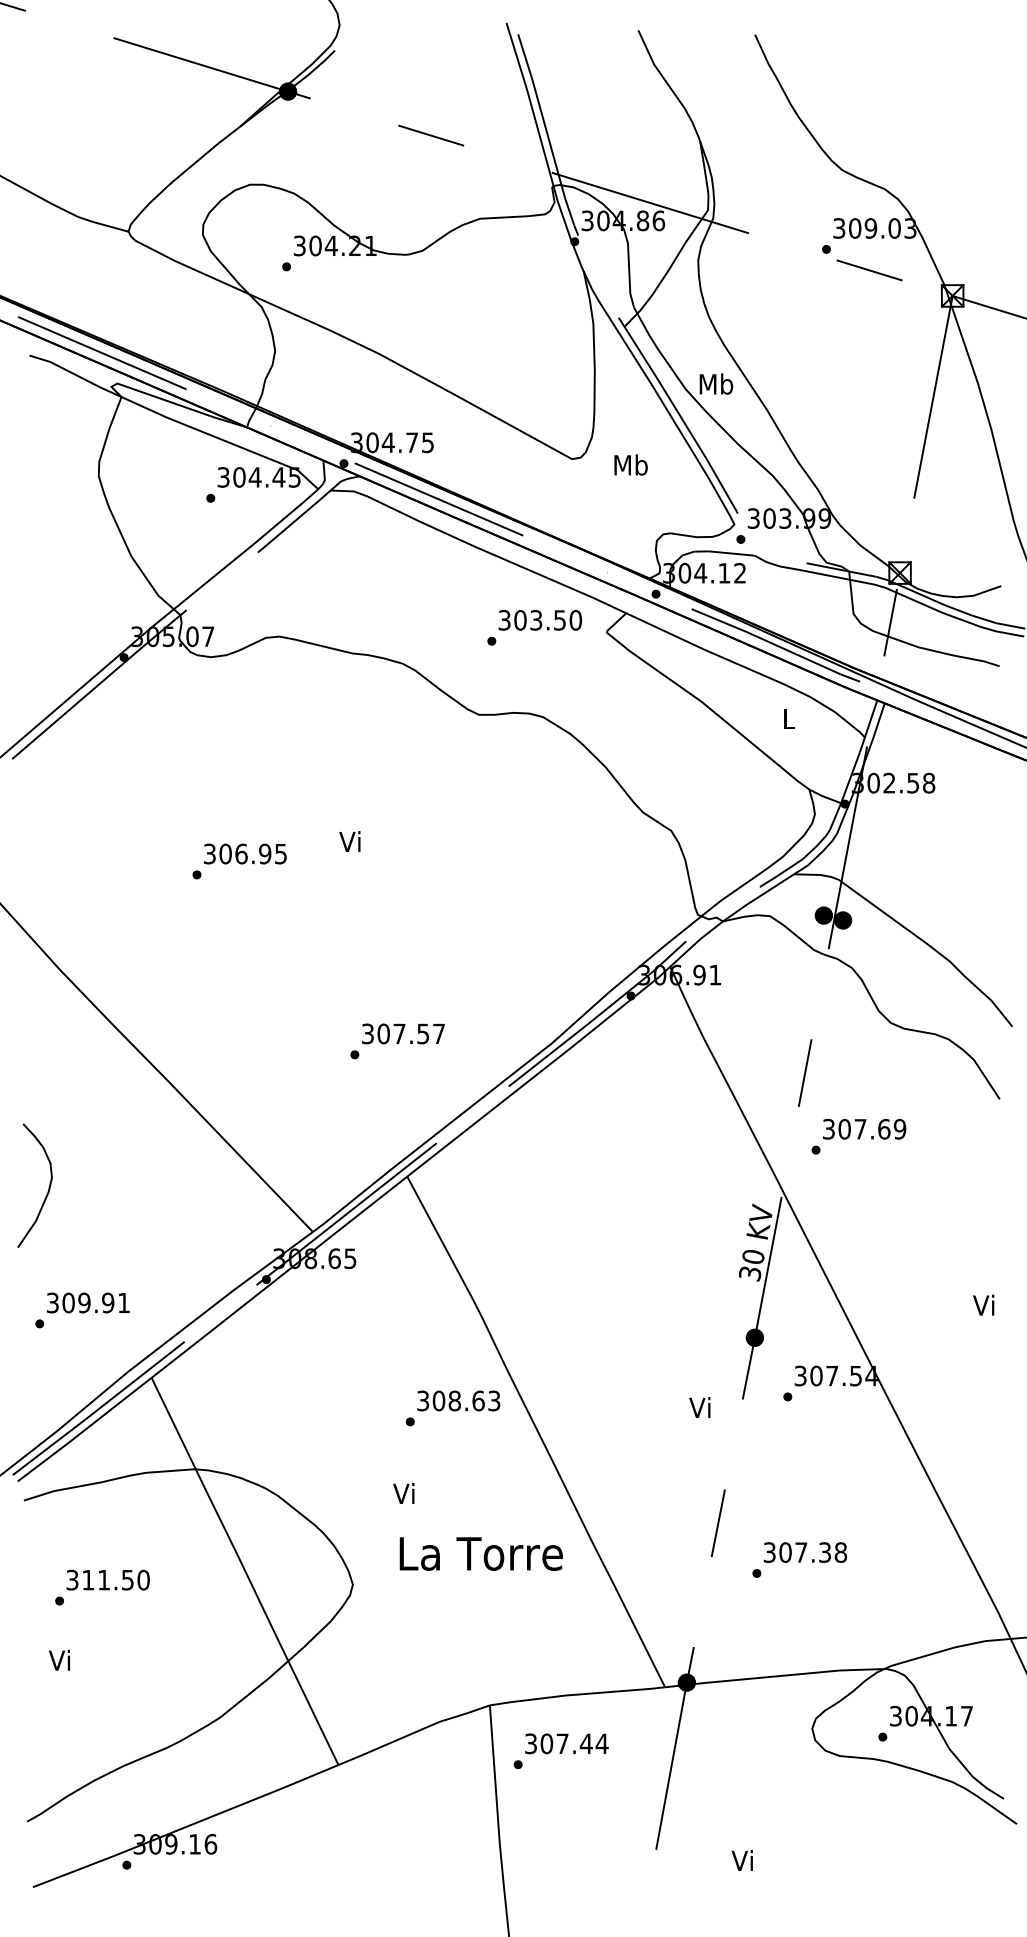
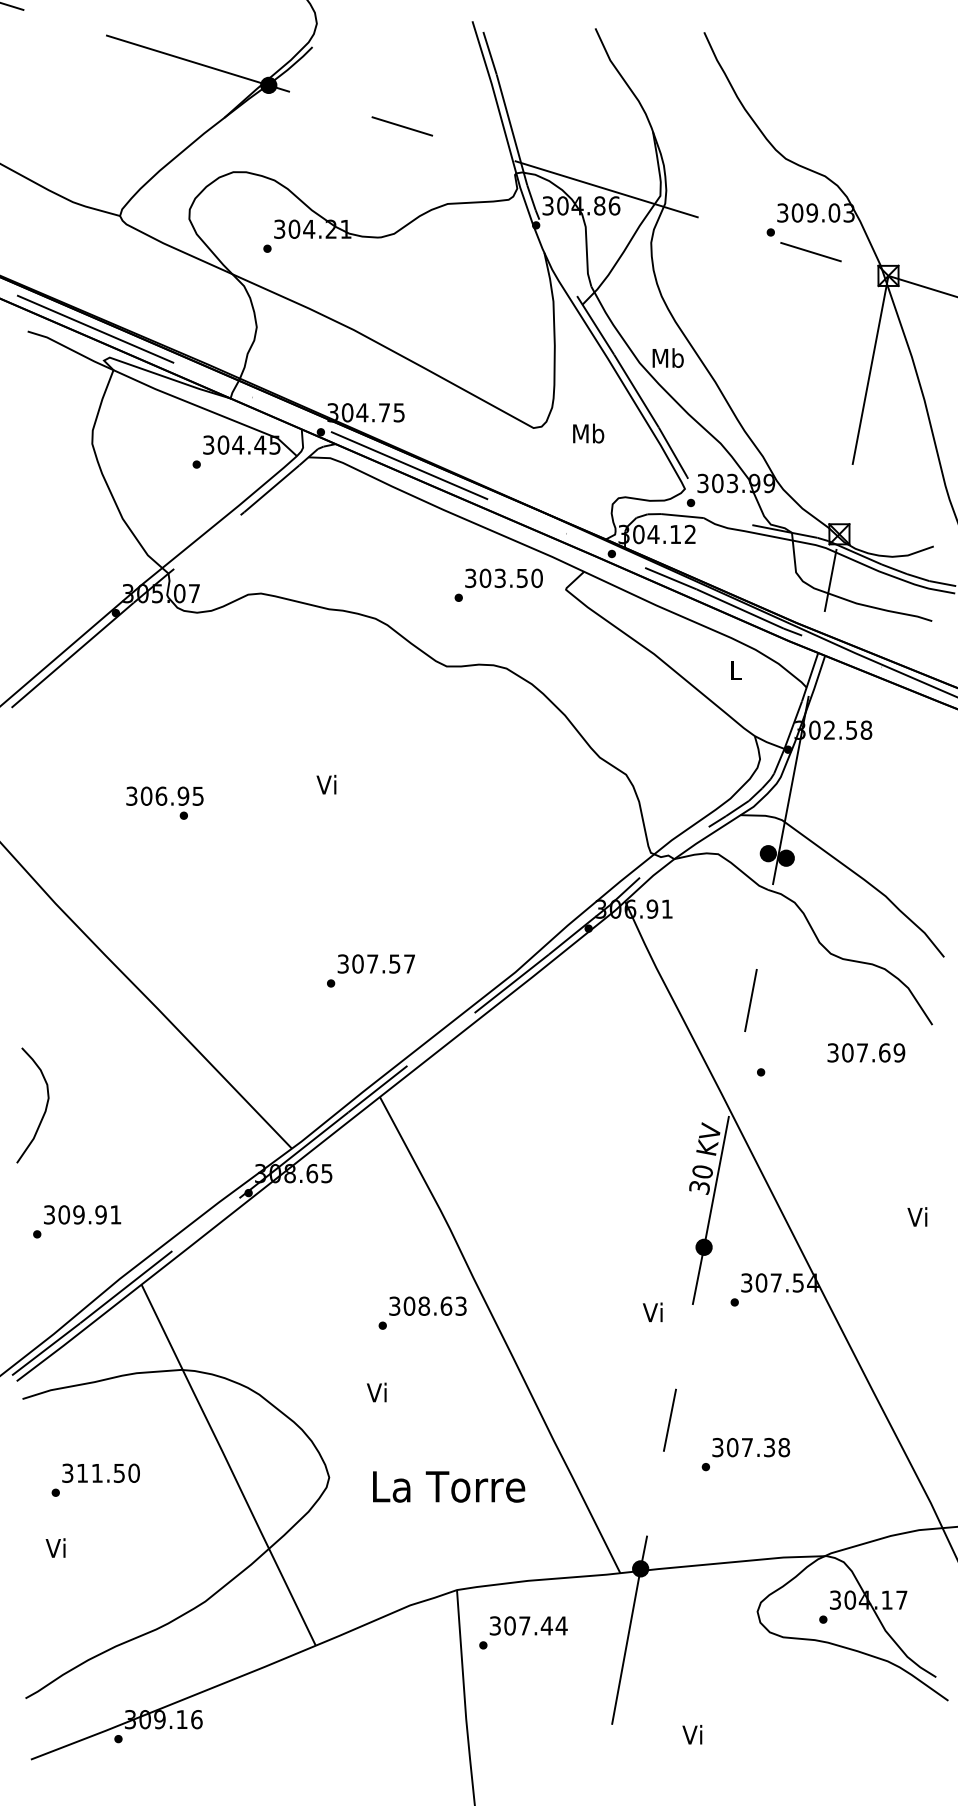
text: (244, 853) -> (164, 795), moved
text: (864, 1128) -> (866, 1052), moved
text: (481, 1553) -> (449, 1486), moved

